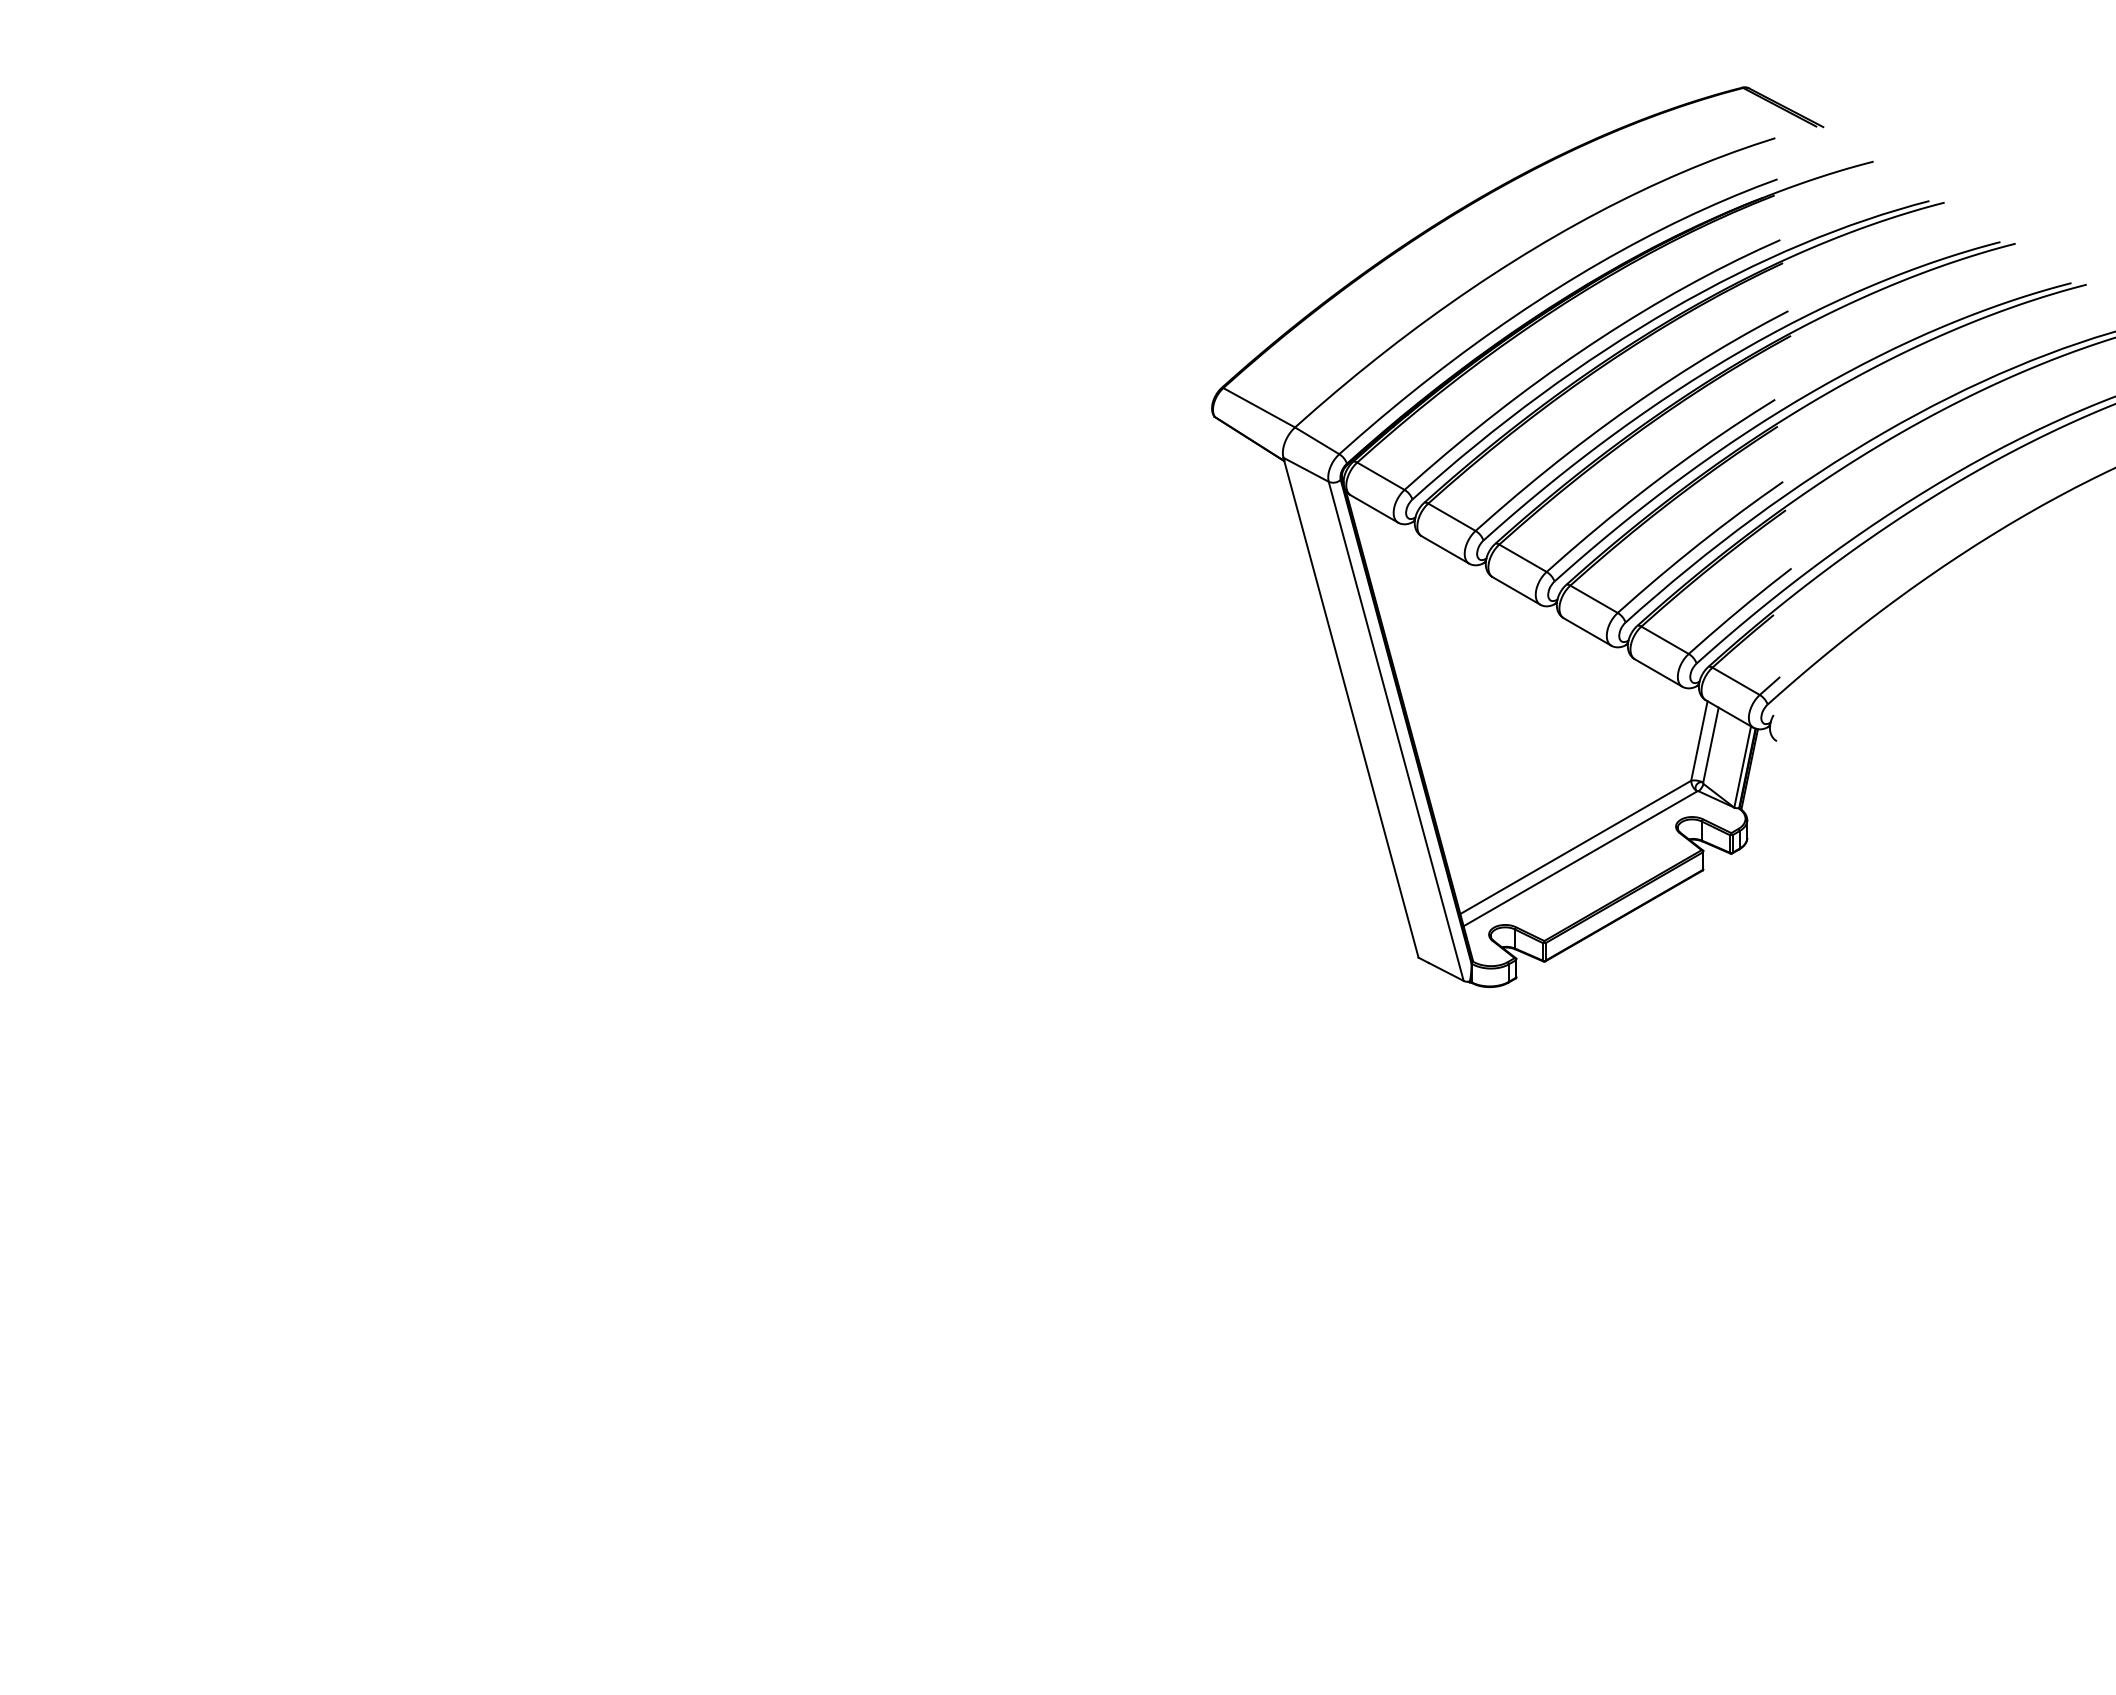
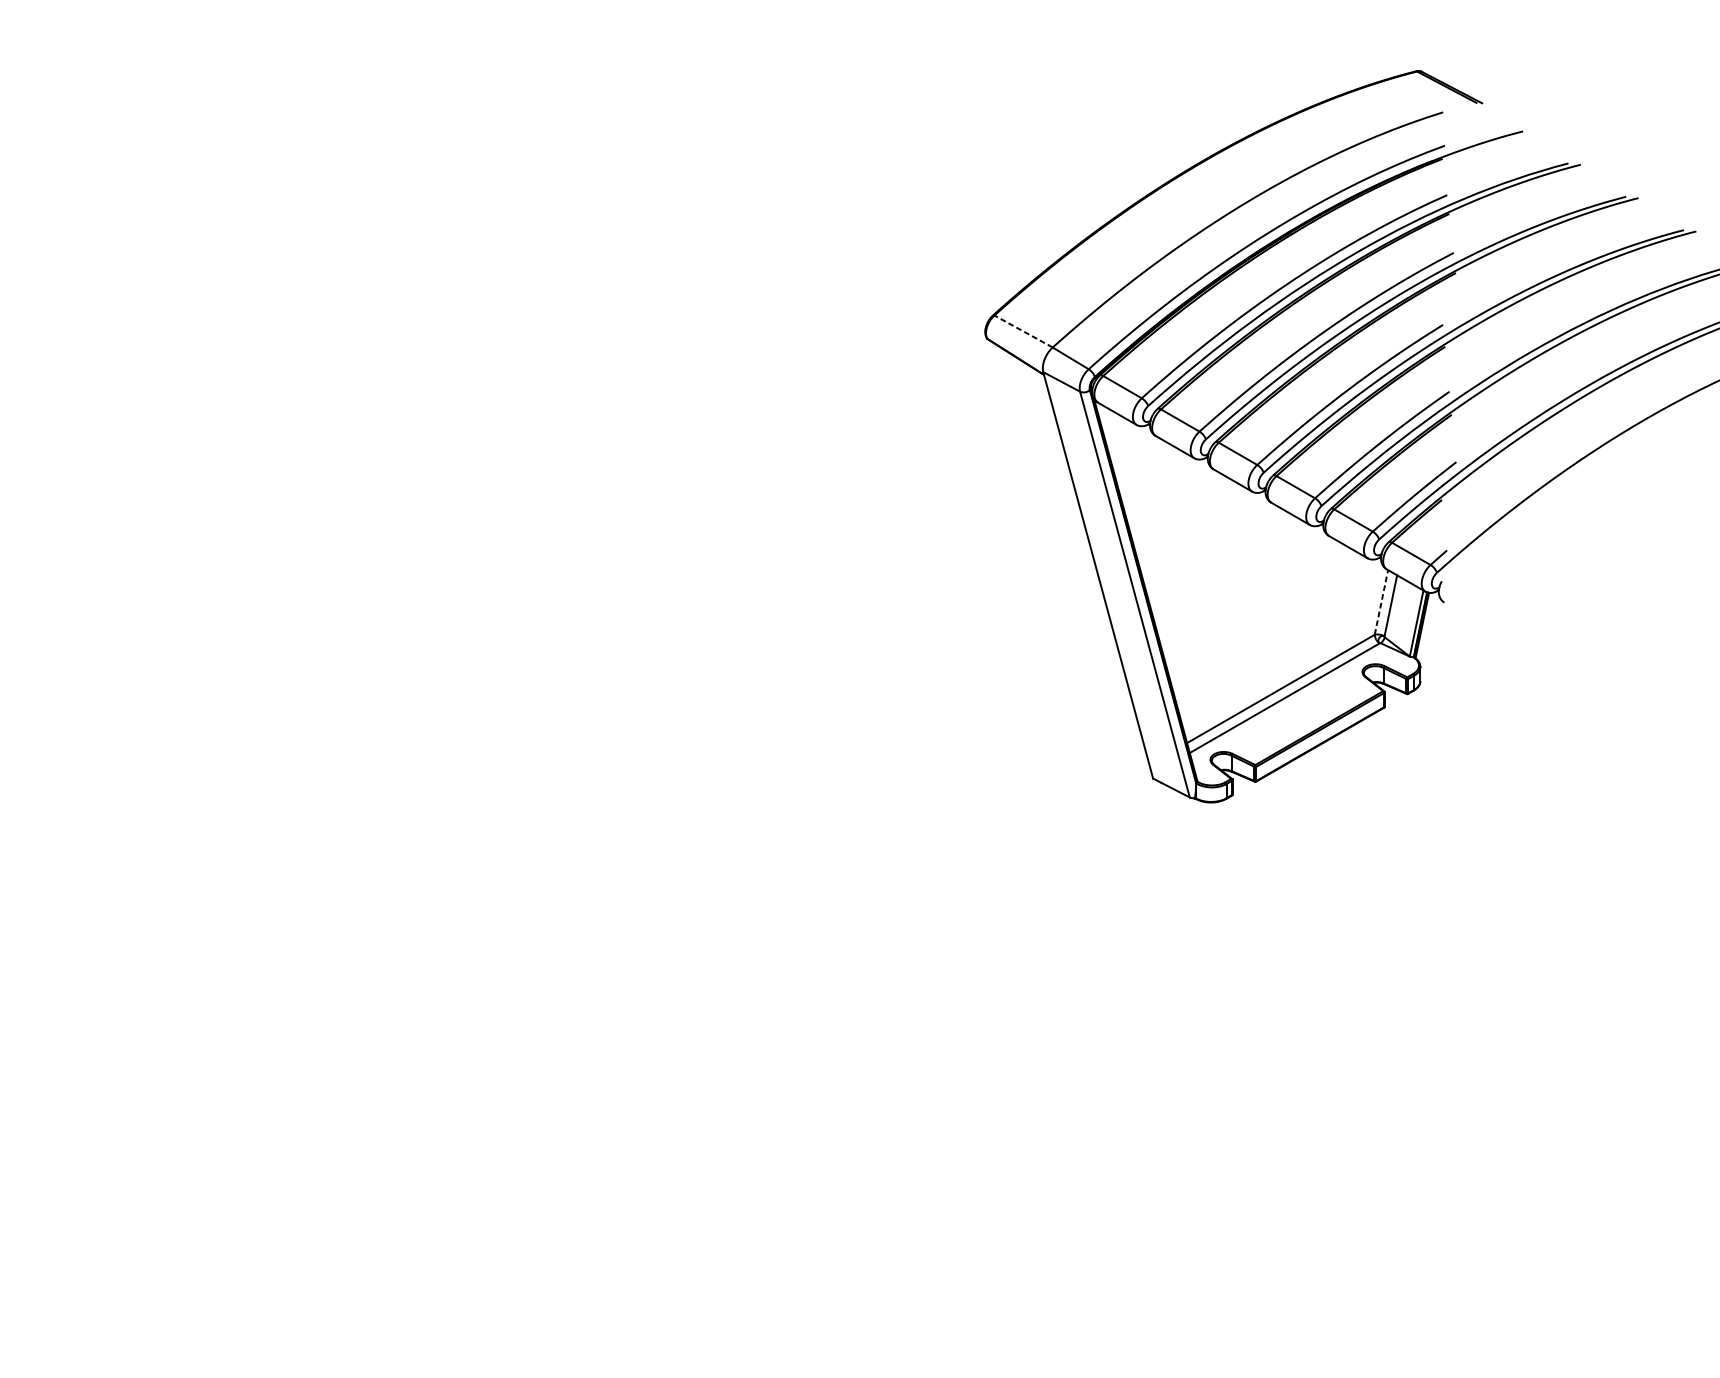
line: (1259, 407) -> (1023, 331), solid -> dashed
line: (1699, 741) -> (1381, 602), solid -> dashed

